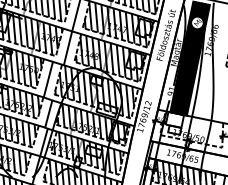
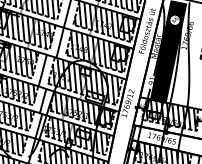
hatch: (190, 129) -> (168, 114), added

